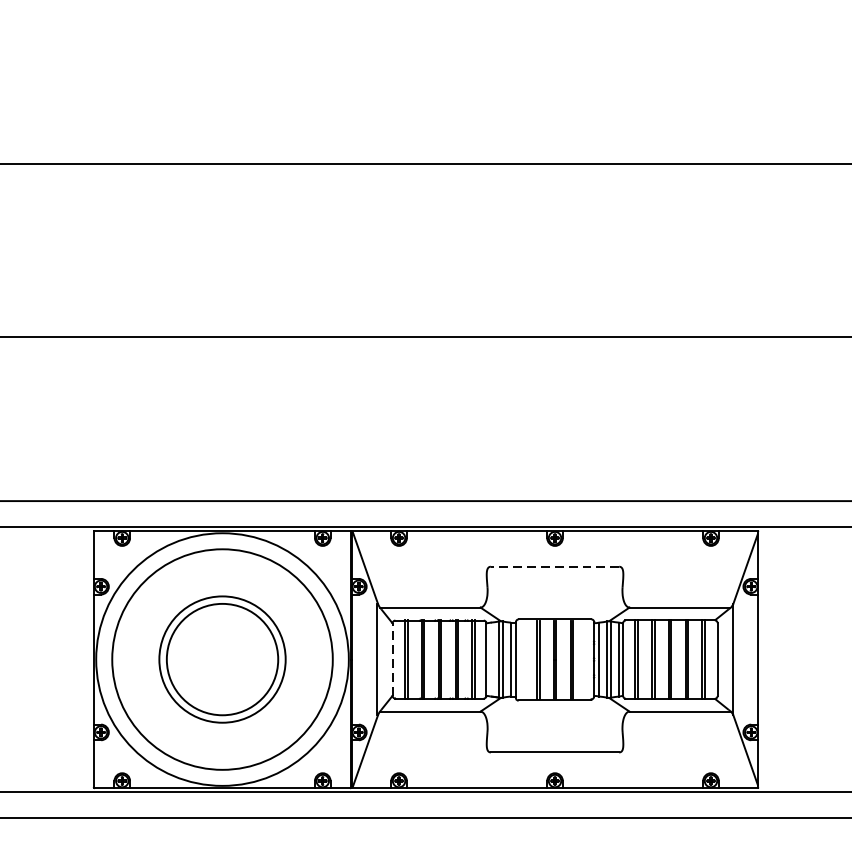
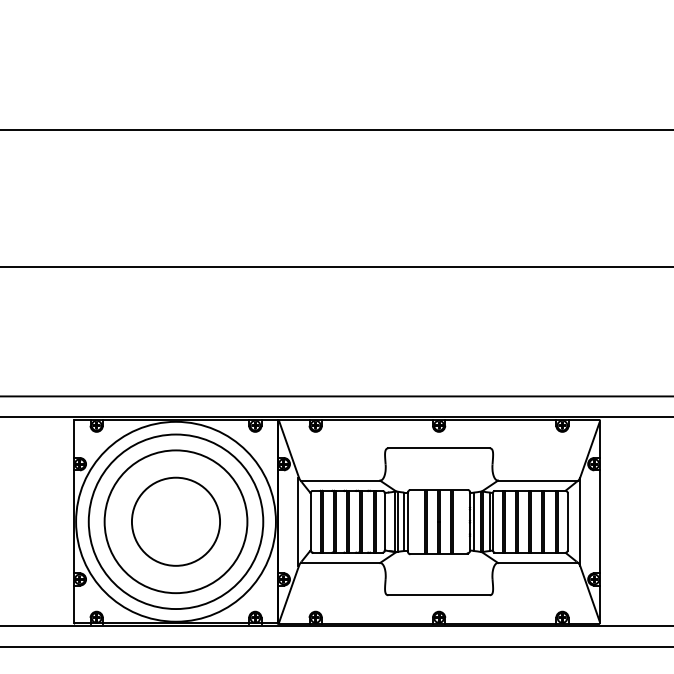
line: (555, 566) -> (439, 448), dashed -> solid
circle: (221, 659) -> (175, 521), size x1.43
line: (392, 659) -> (310, 521), dashed -> solid

